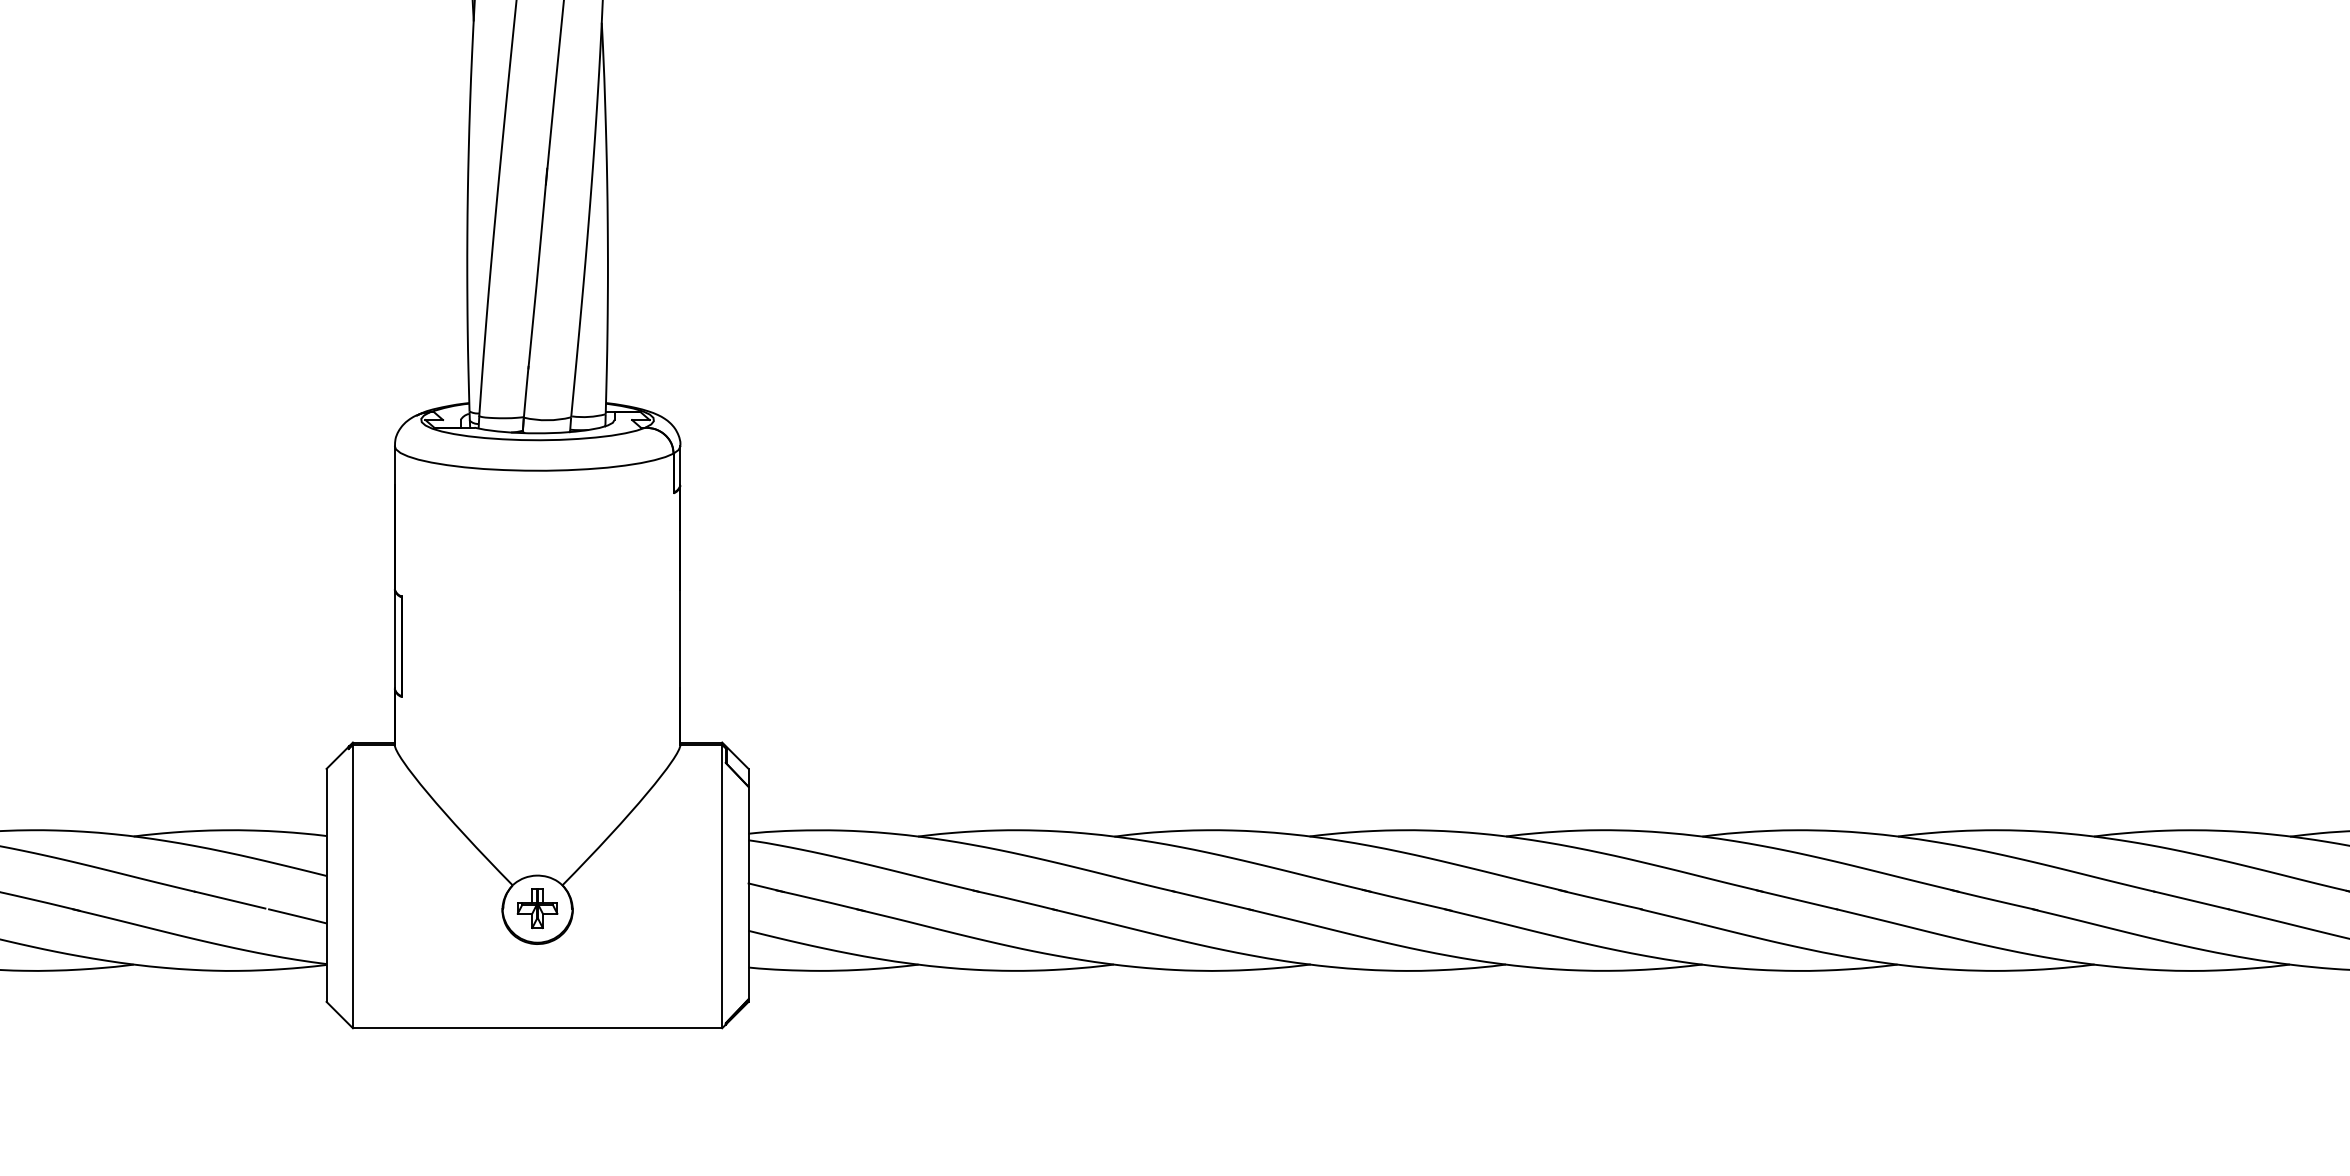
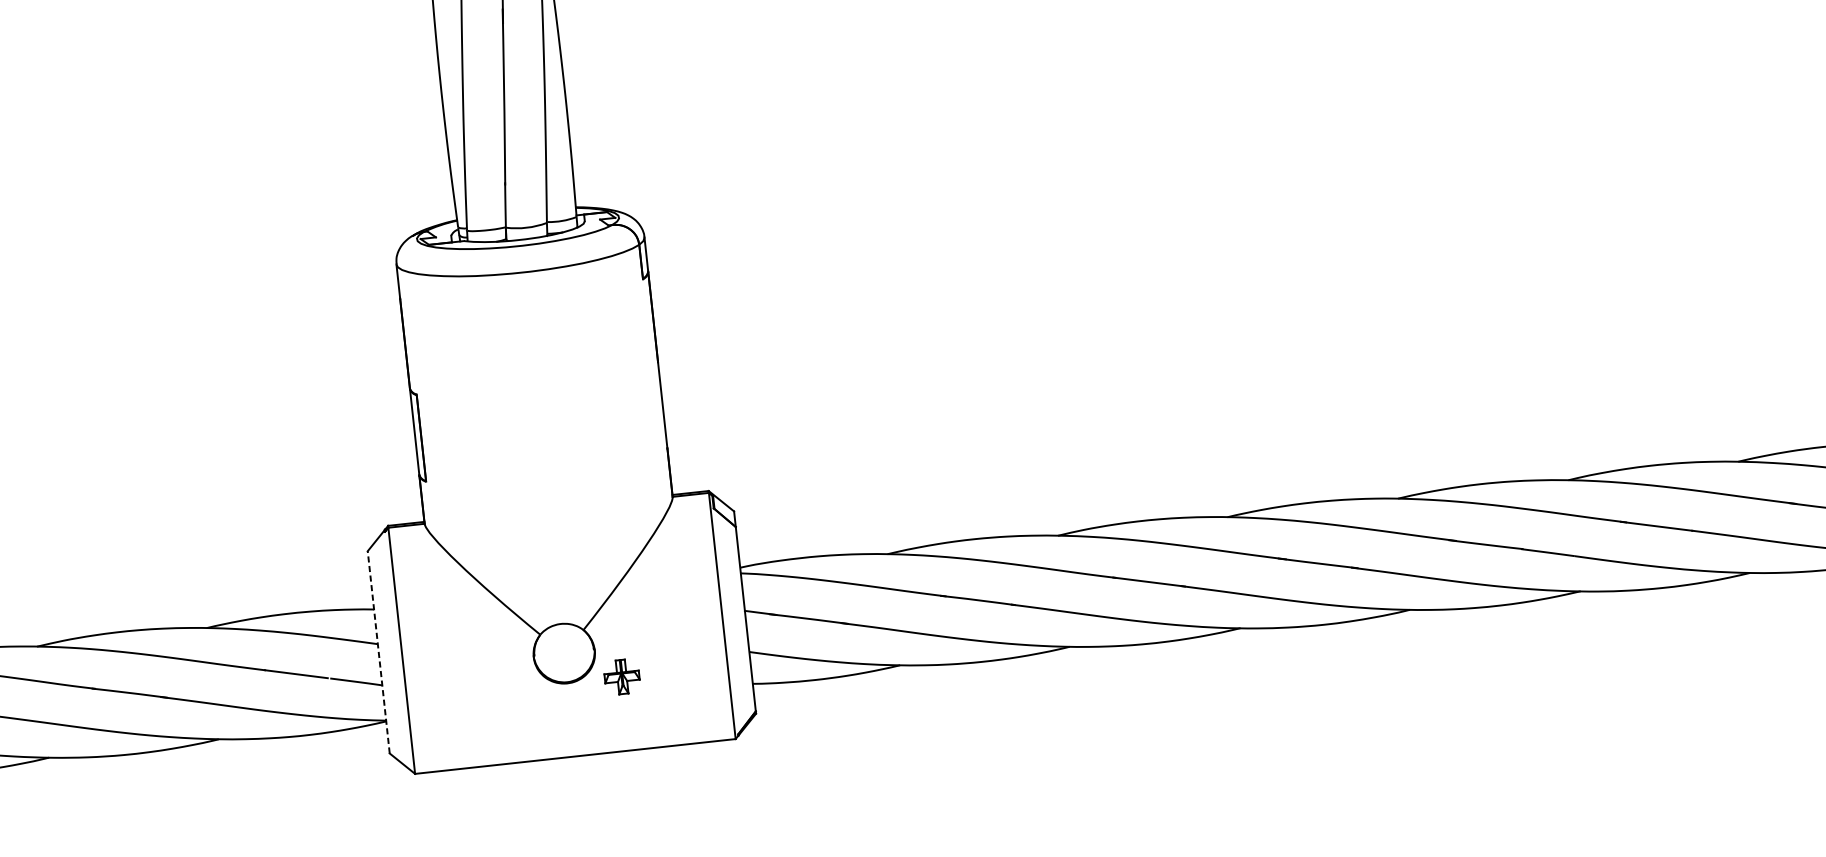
line: (326, 884) -> (378, 651), solid -> dashed
part: (537, 908) -> (622, 676), moved

